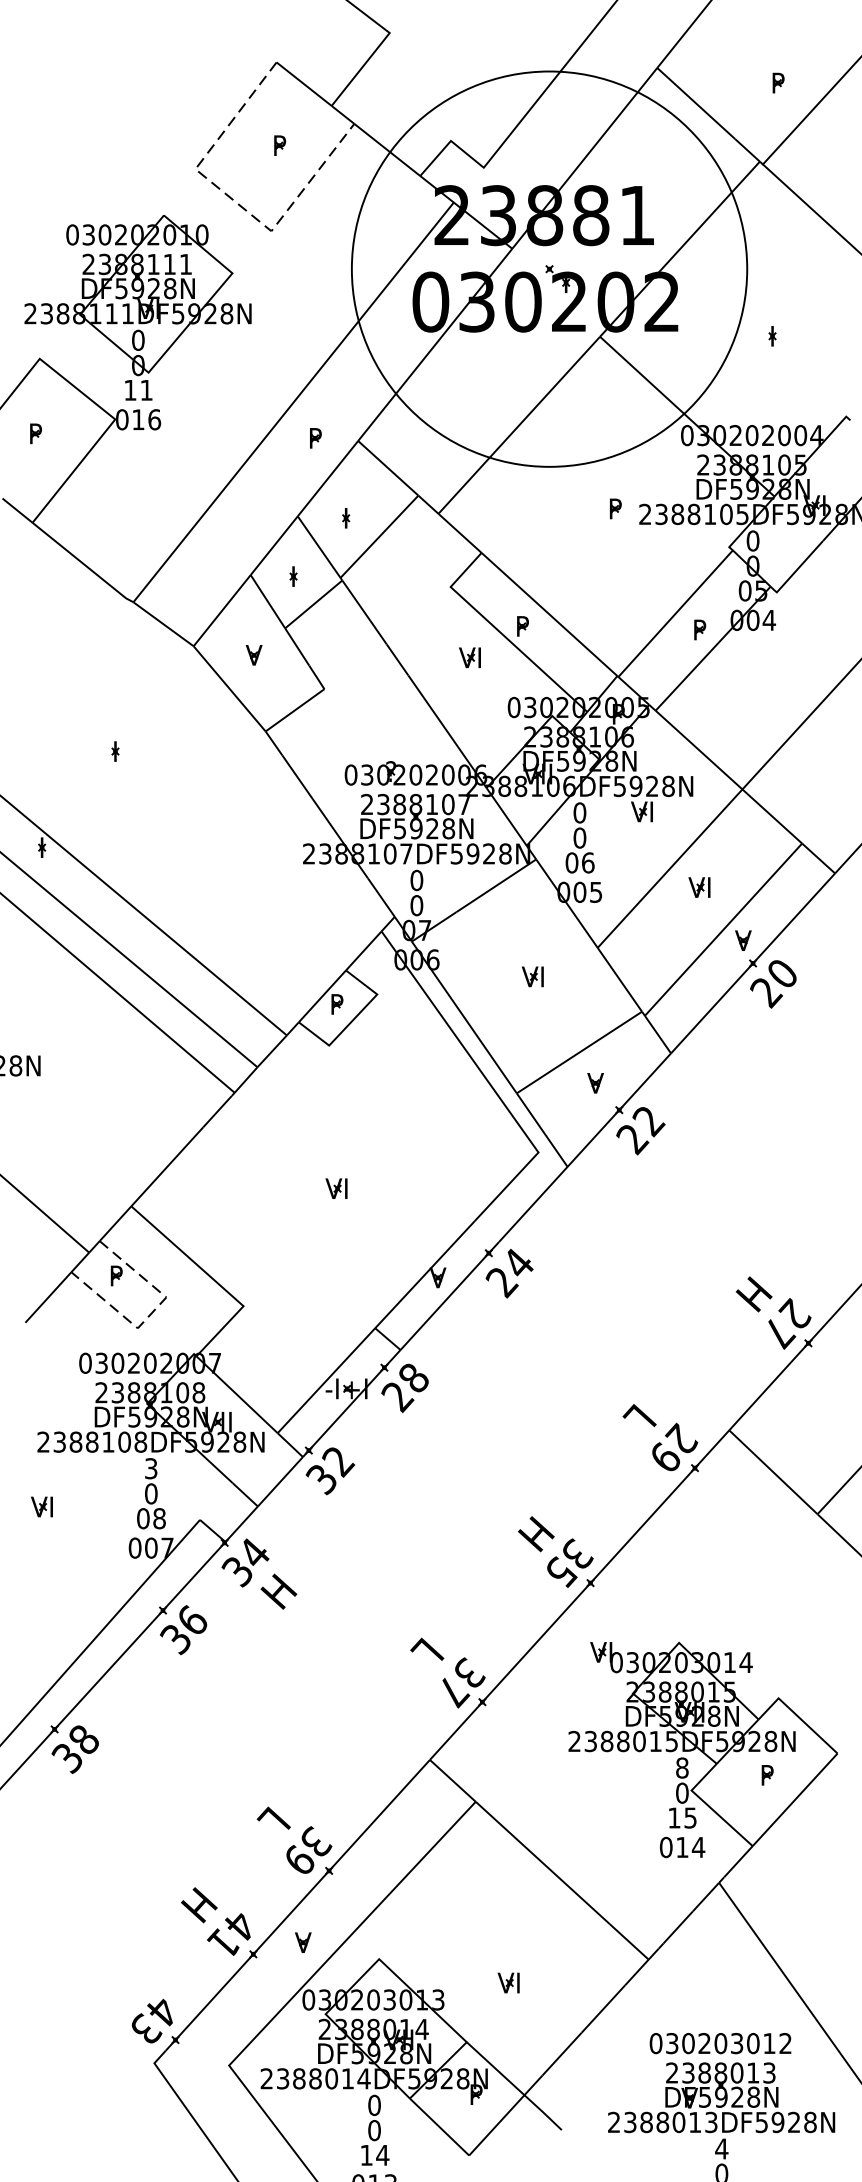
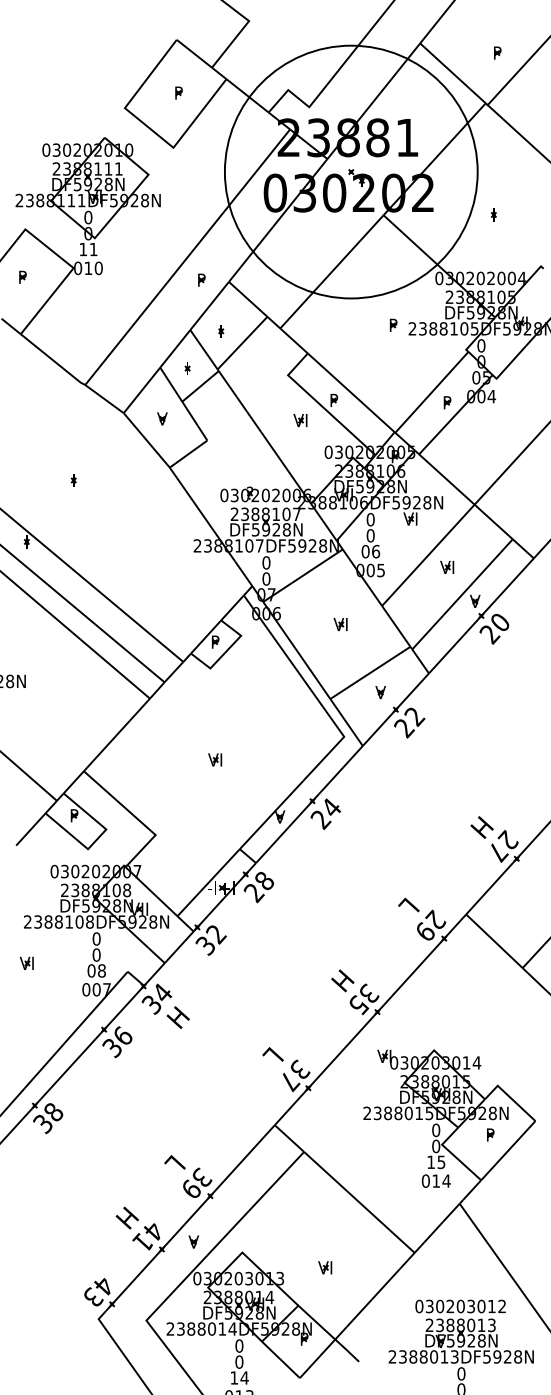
line: (233, 201) -> (149, 128), dashed -> solid
text: (154, 418) -> (98, 267), 016 -> 010
line: (151, 1313) -> (96, 839), dashed -> solid
text: (151, 1467) -> (96, 938), 3 -> 0
text: (682, 1768) -> (436, 1130), 8 -> 0
text: (721, 2148) -> (461, 1373), 4 -> 0

